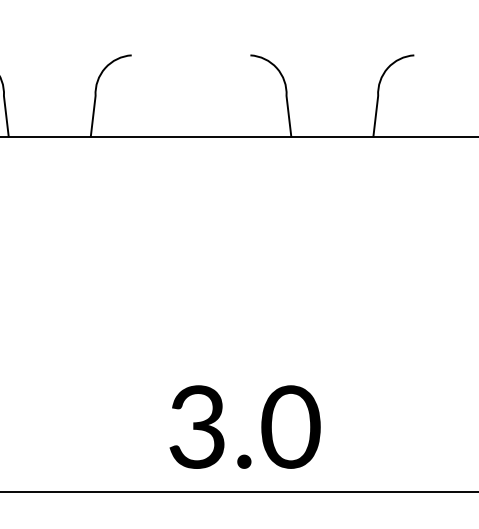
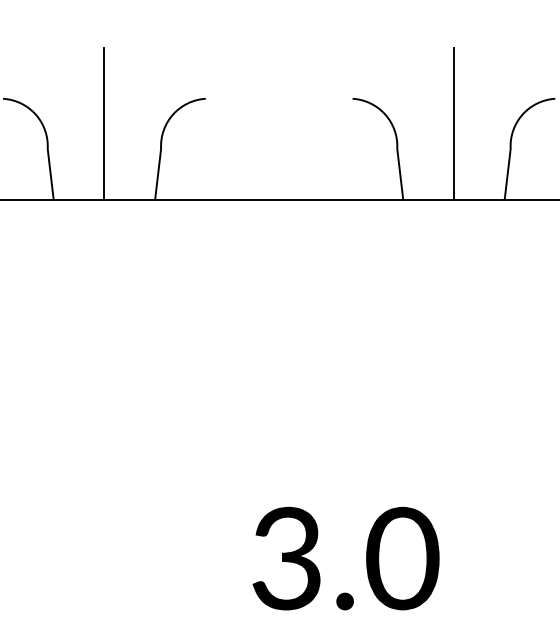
line: (49, 75) -> (104, 123), added
line: (332, 75) -> (454, 123), added

